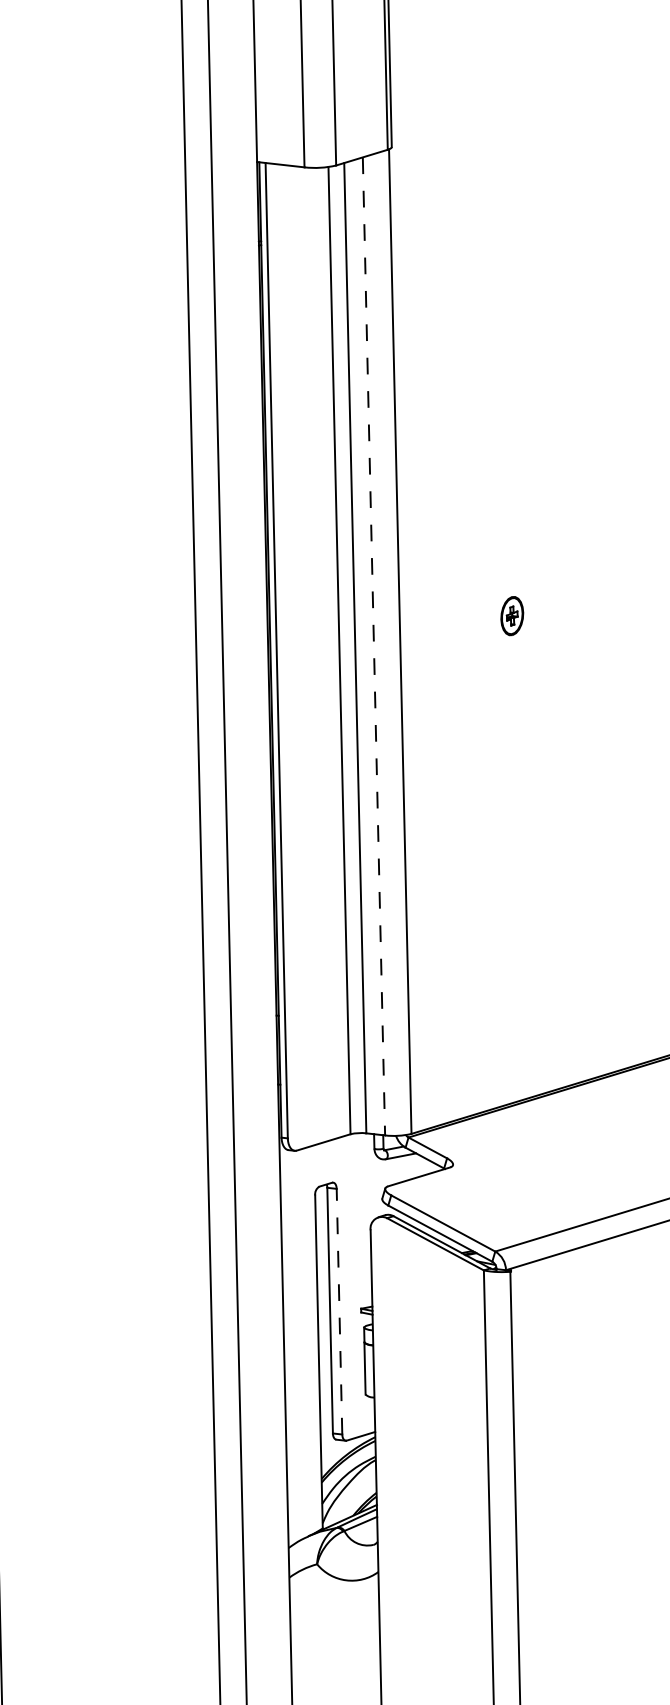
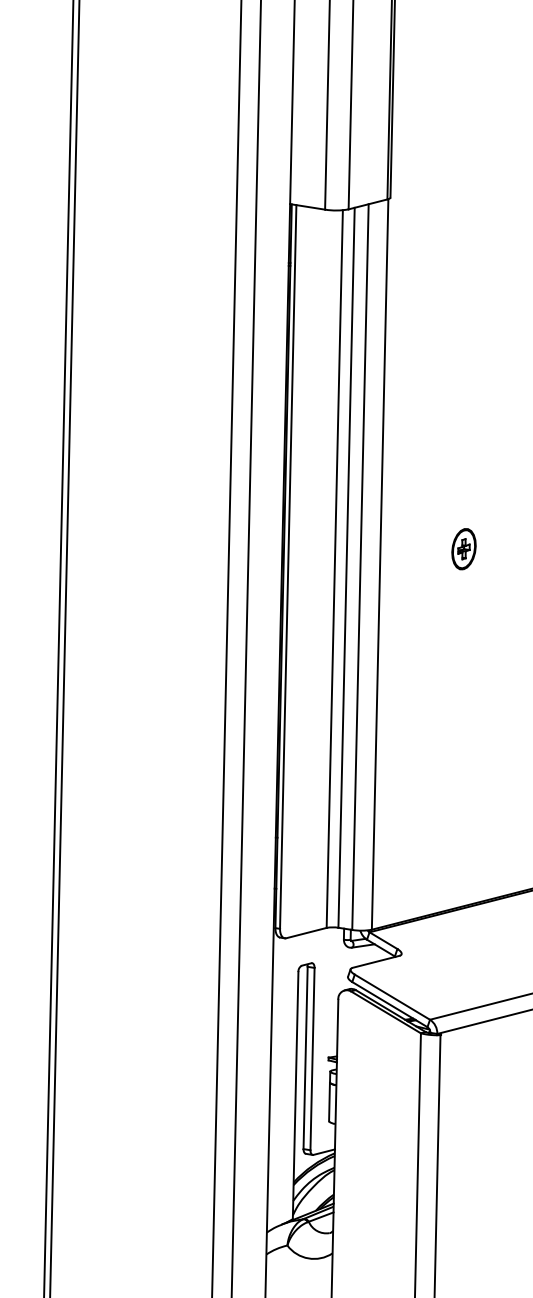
part: (511, 616) -> (463, 549), size x1.43
line: (374, 646) -> (360, 567), dashed -> solid
line: (339, 1310) -> (312, 1058), dashed -> solid

